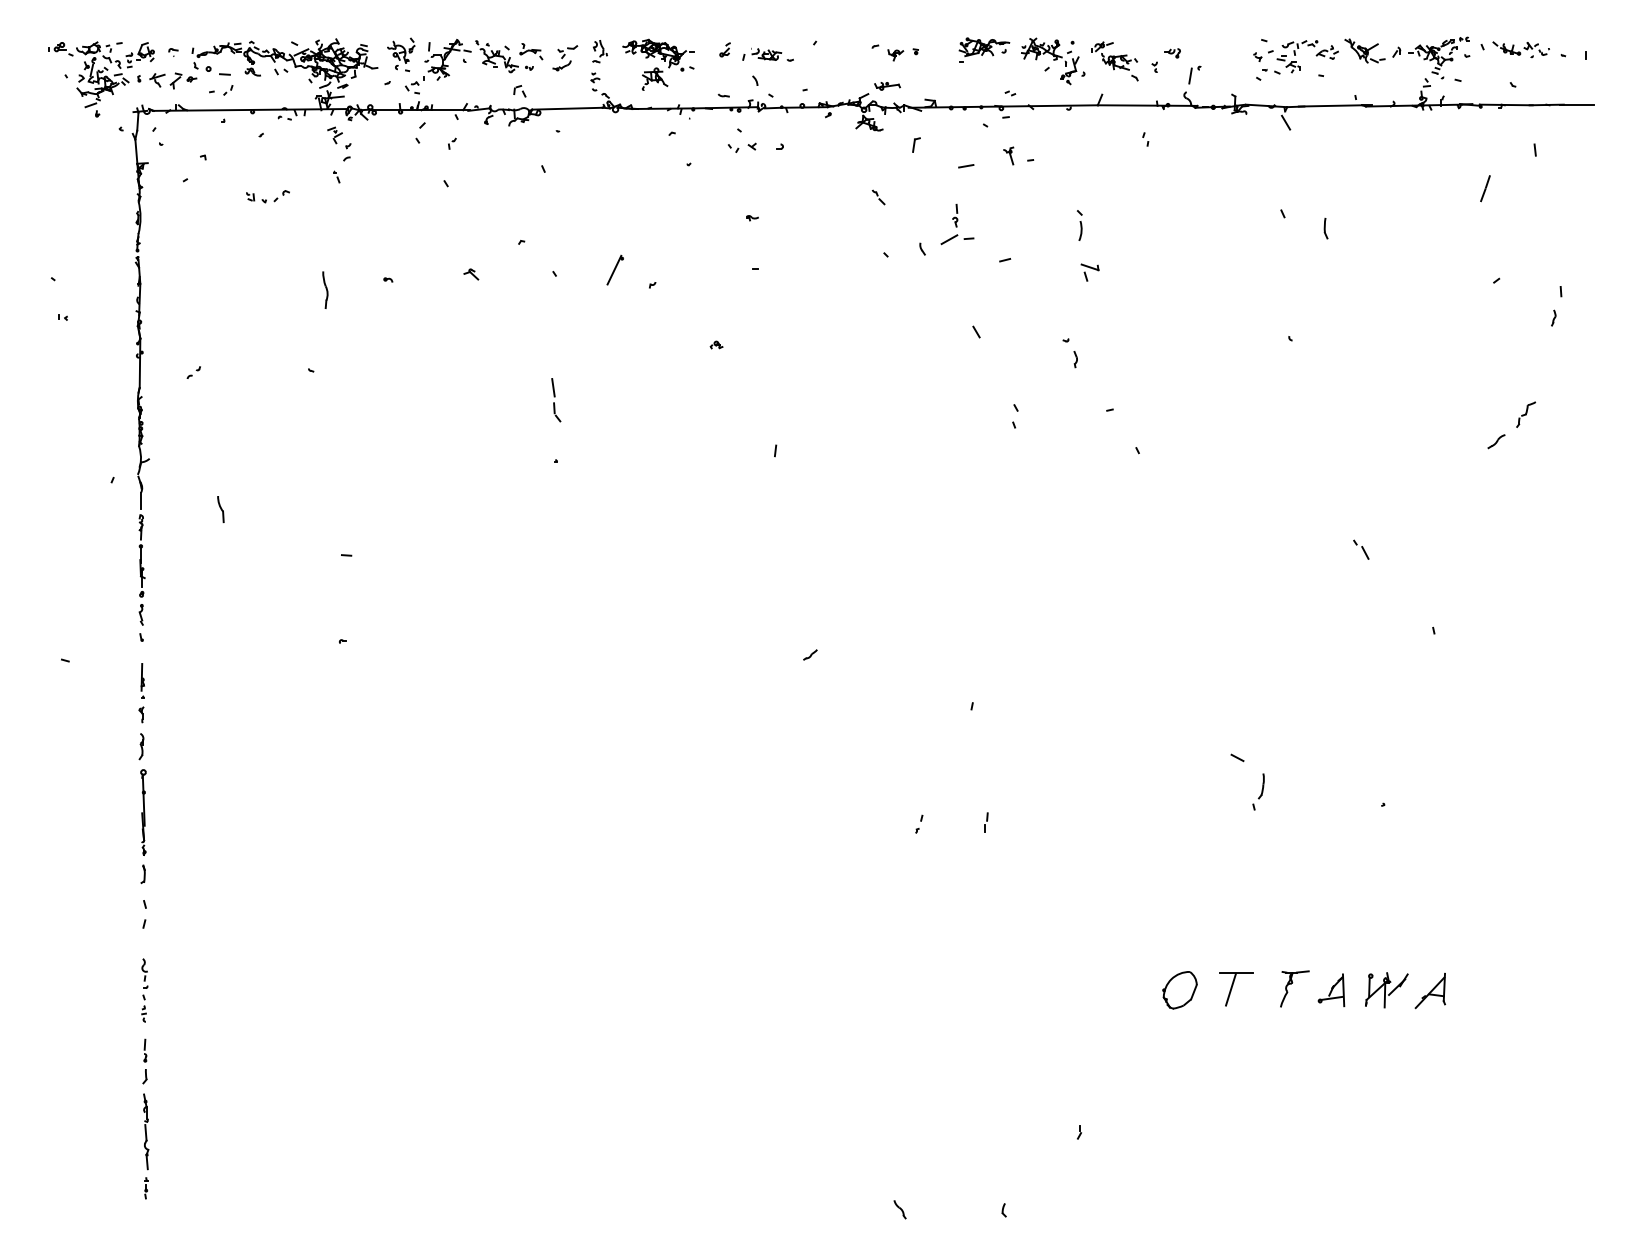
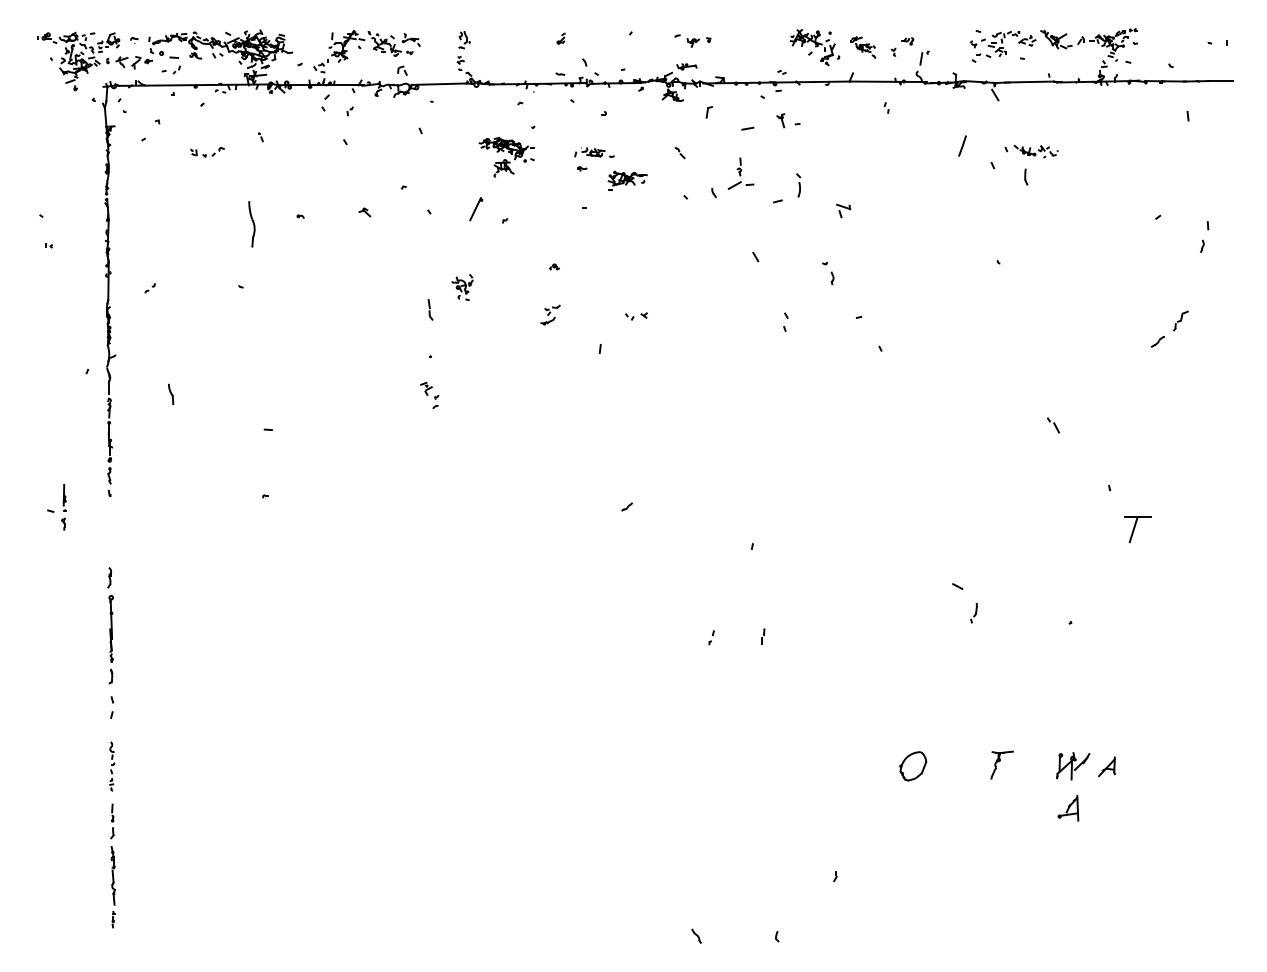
part: (983, 49) -> (627, 180), moved
part: (1515, 49) -> (1031, 151), moved
part: (401, 54) -> (462, 287), moved
part: (768, 54) -> (594, 152), moved
part: (565, 57) -> (550, 314), moved
part: (1114, 61) -> (862, 47), size x0.7
part: (658, 63) -> (506, 156), moved
part: (339, 142) -> (429, 394), moved
part: (742, 147) -> (636, 316), moved
line: (1485, 187) -> (962, 145), moved
part: (1079, 225) -> (798, 185), moved
part: (324, 290) -> (251, 224), size x1.6
part: (556, 399) -> (430, 309), size x0.6
part: (141, 693) -> (63, 507), moved
part: (1257, 791) -> (973, 612), size x0.7
part: (1235, 989) -> (1137, 529), moved
part: (1331, 990) -> (1068, 808), moved
part: (1429, 990) -> (1106, 766), size x0.7

